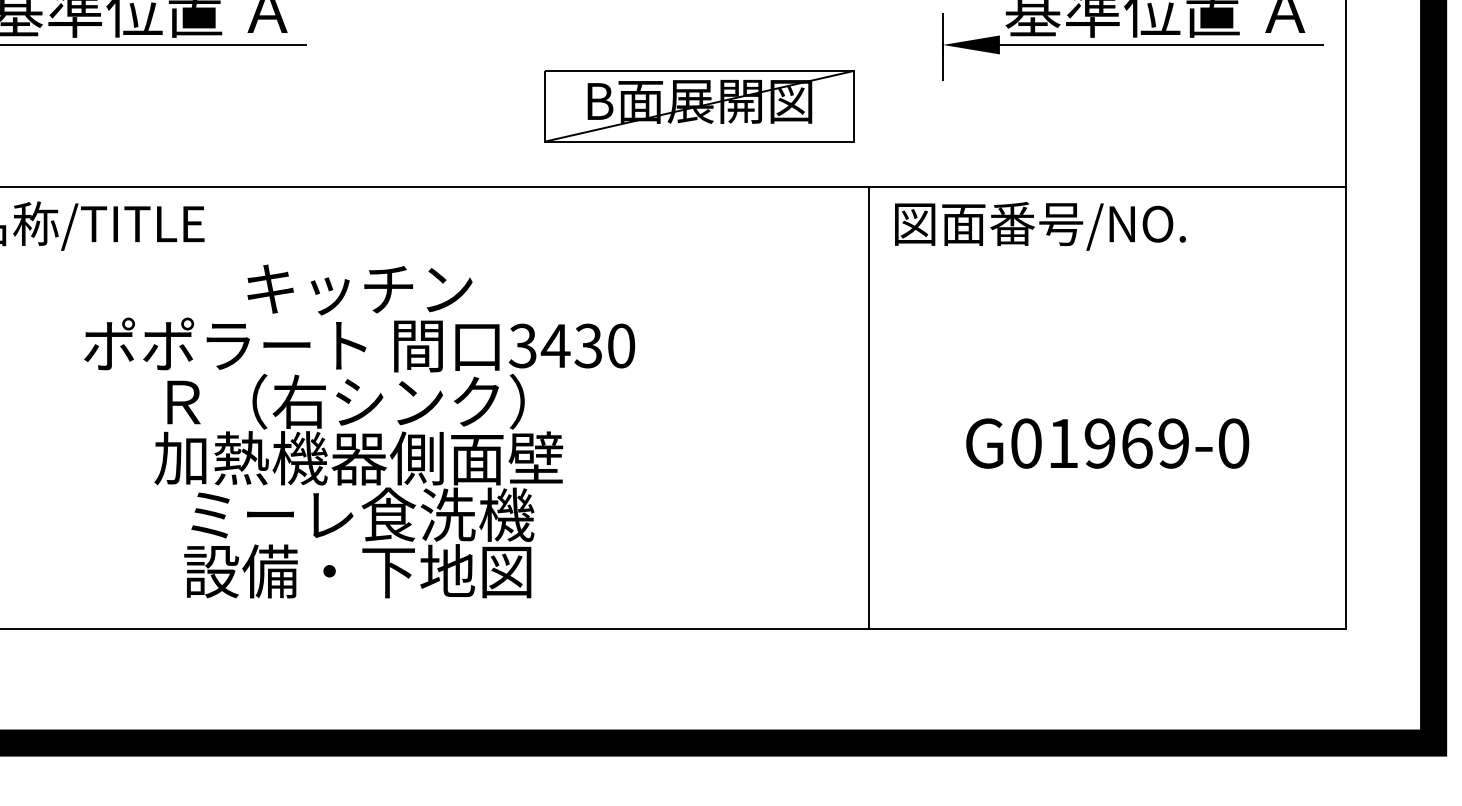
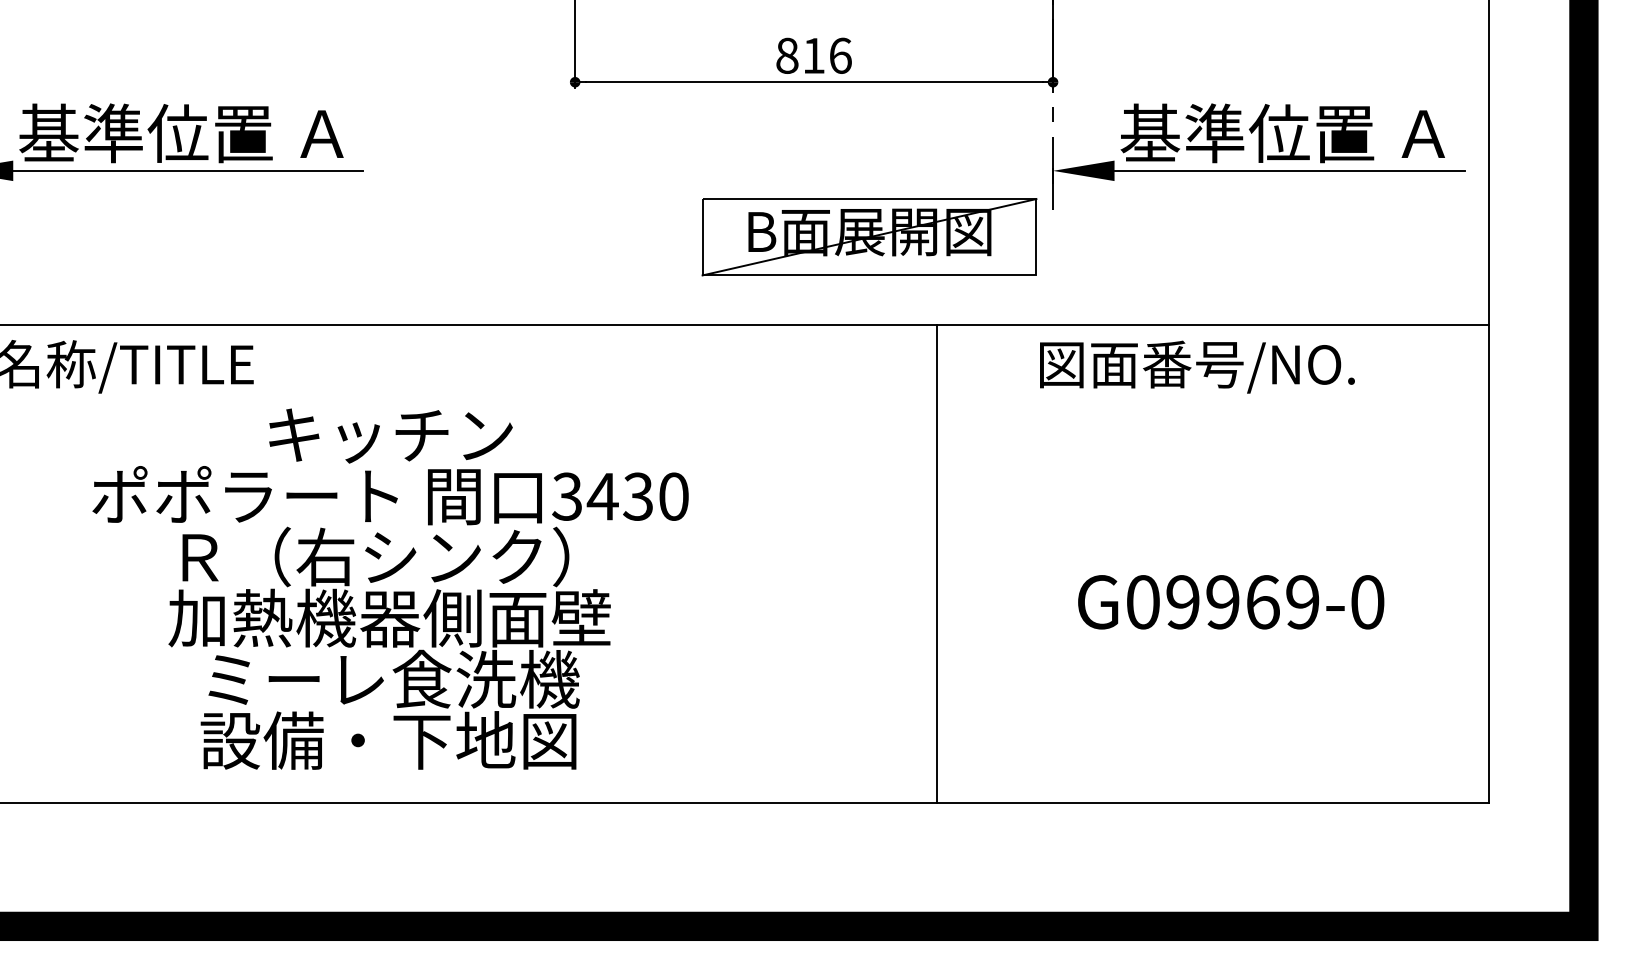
part: (699, 106) -> (869, 237), moved
text: (1040, 225) -> (1197, 366), moved
line: (869, 407) -> (937, 563), moved
text: (359, 430) -> (390, 588), moved
text: (1062, 443) -> (1182, 602), G01969-0 -> G09969-0

